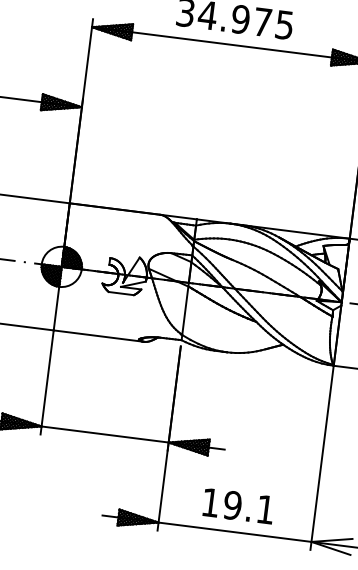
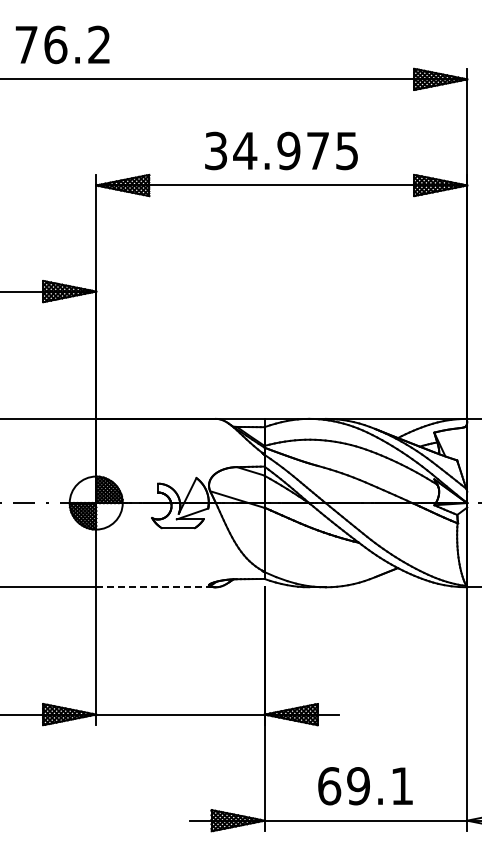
line: (99, 336) -> (156, 587), solid -> dashed
text: (210, 502) -> (329, 786), 19.1 -> 69.1

